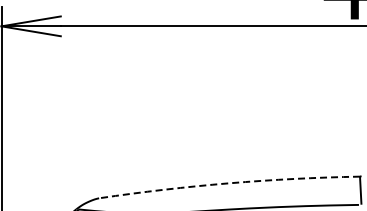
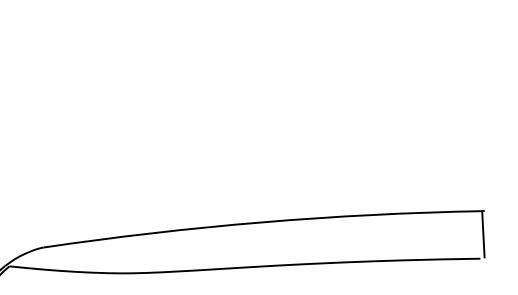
arc: (229, 183) -> (262, 222), dashed -> solid

